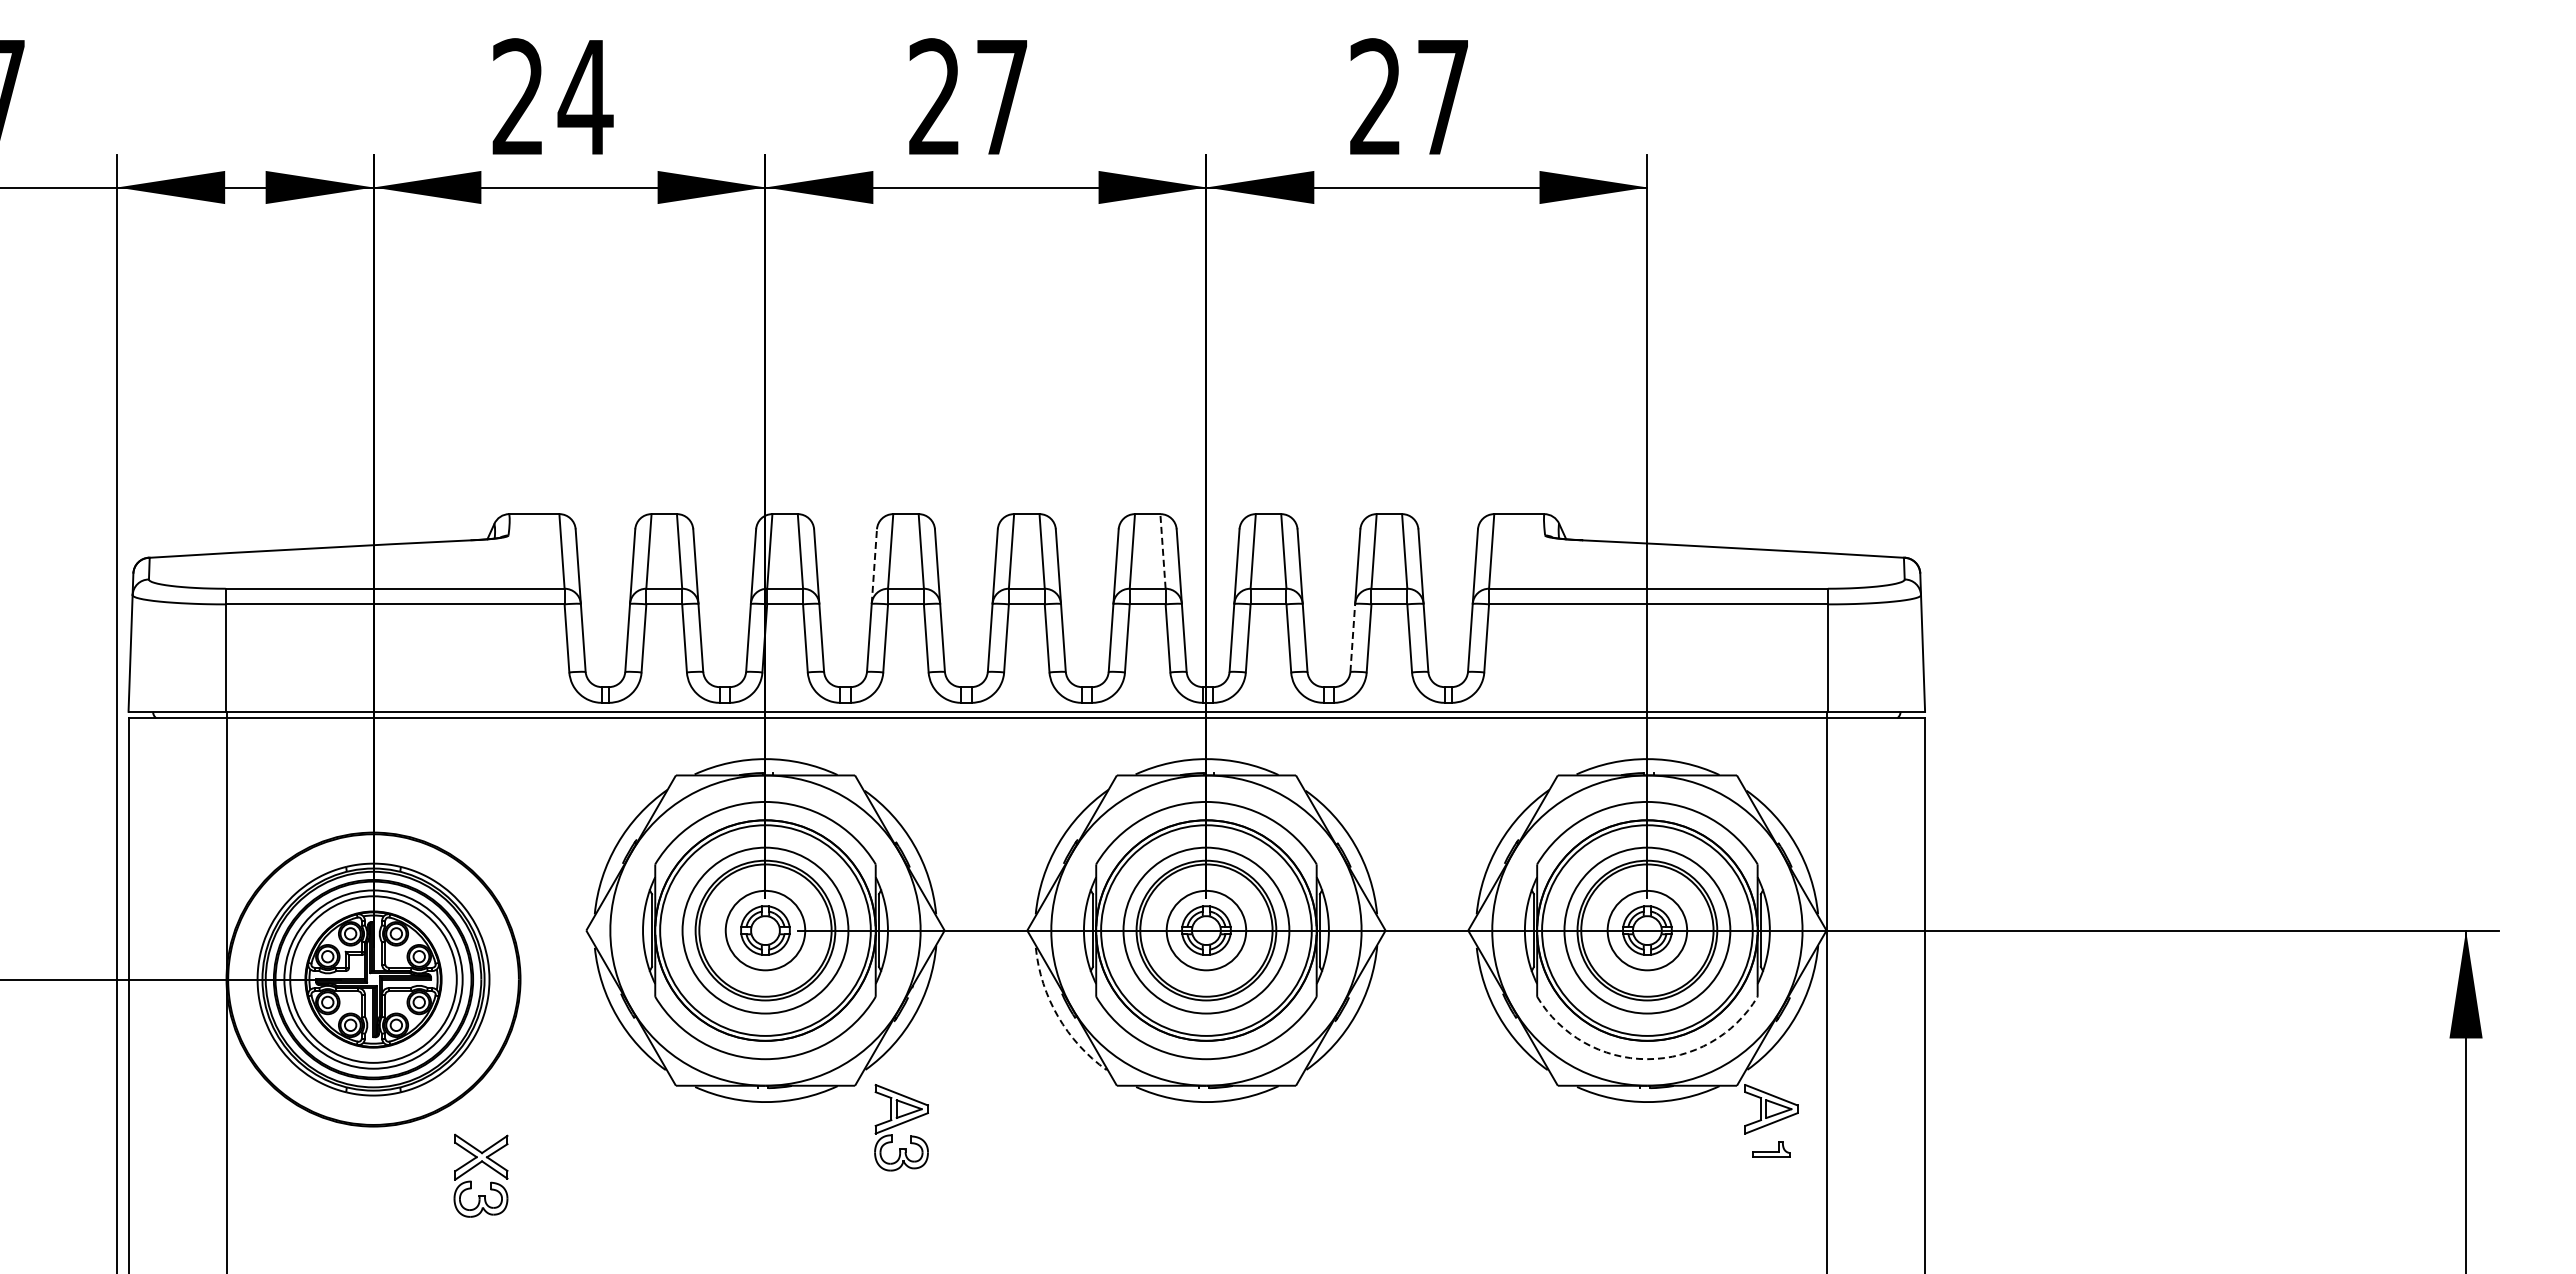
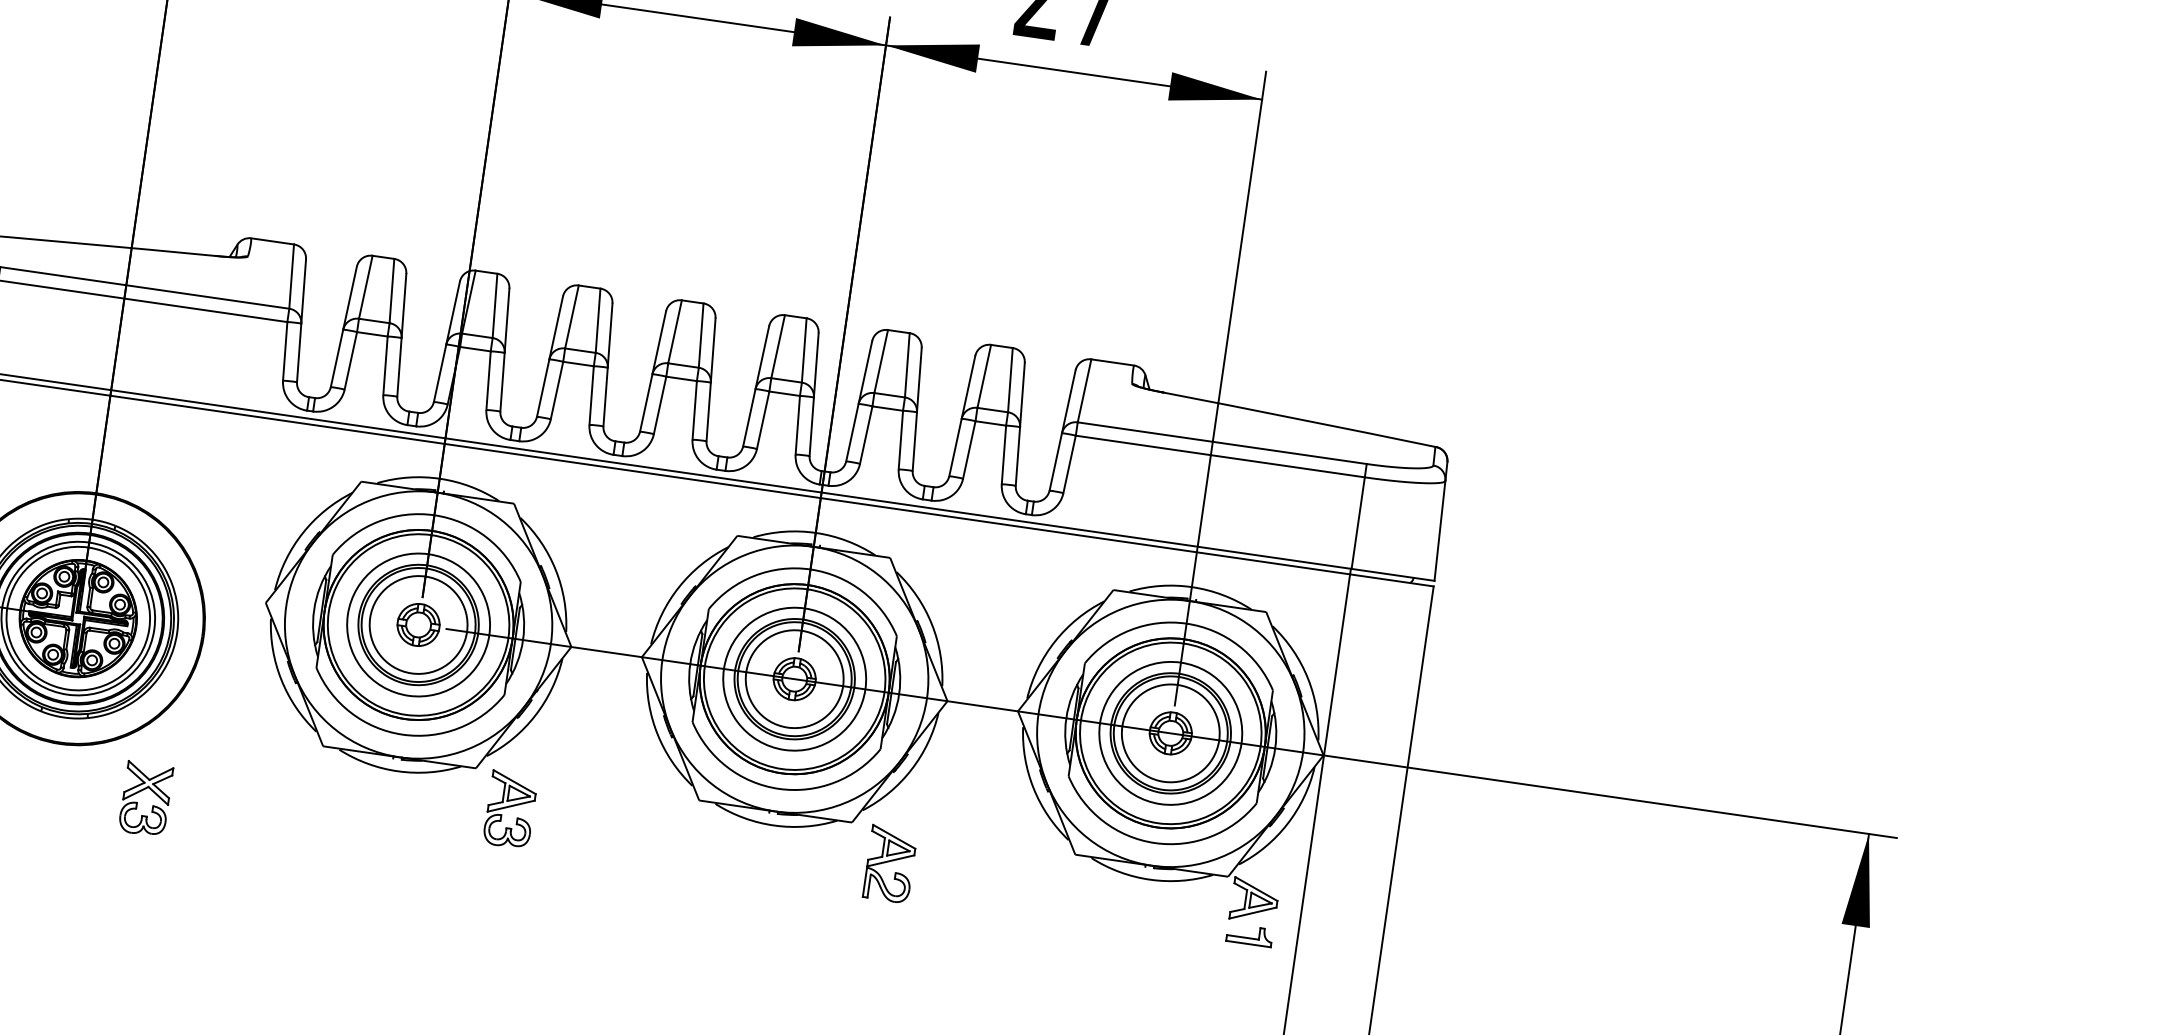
line: (1162, 550) -> (803, 349), dashed -> solid
line: (874, 566) -> (556, 327), dashed -> solid
line: (1352, 637) -> (955, 447), dashed -> solid
circle: (765, 930) -> (418, 624), size x1.43
circle: (1206, 930) -> (794, 679), size x1.43
circle: (1647, 930) -> (1170, 733), size x1.43
arc: (1058, 1016) -> (657, 734), dashed -> solid
arc: (1647, 1059) -> (1155, 843), dashed -> solid
part: (1346, 1127) -> (889, 864), added
part: (1771, 1149) -> (1249, 935), size x1.43

